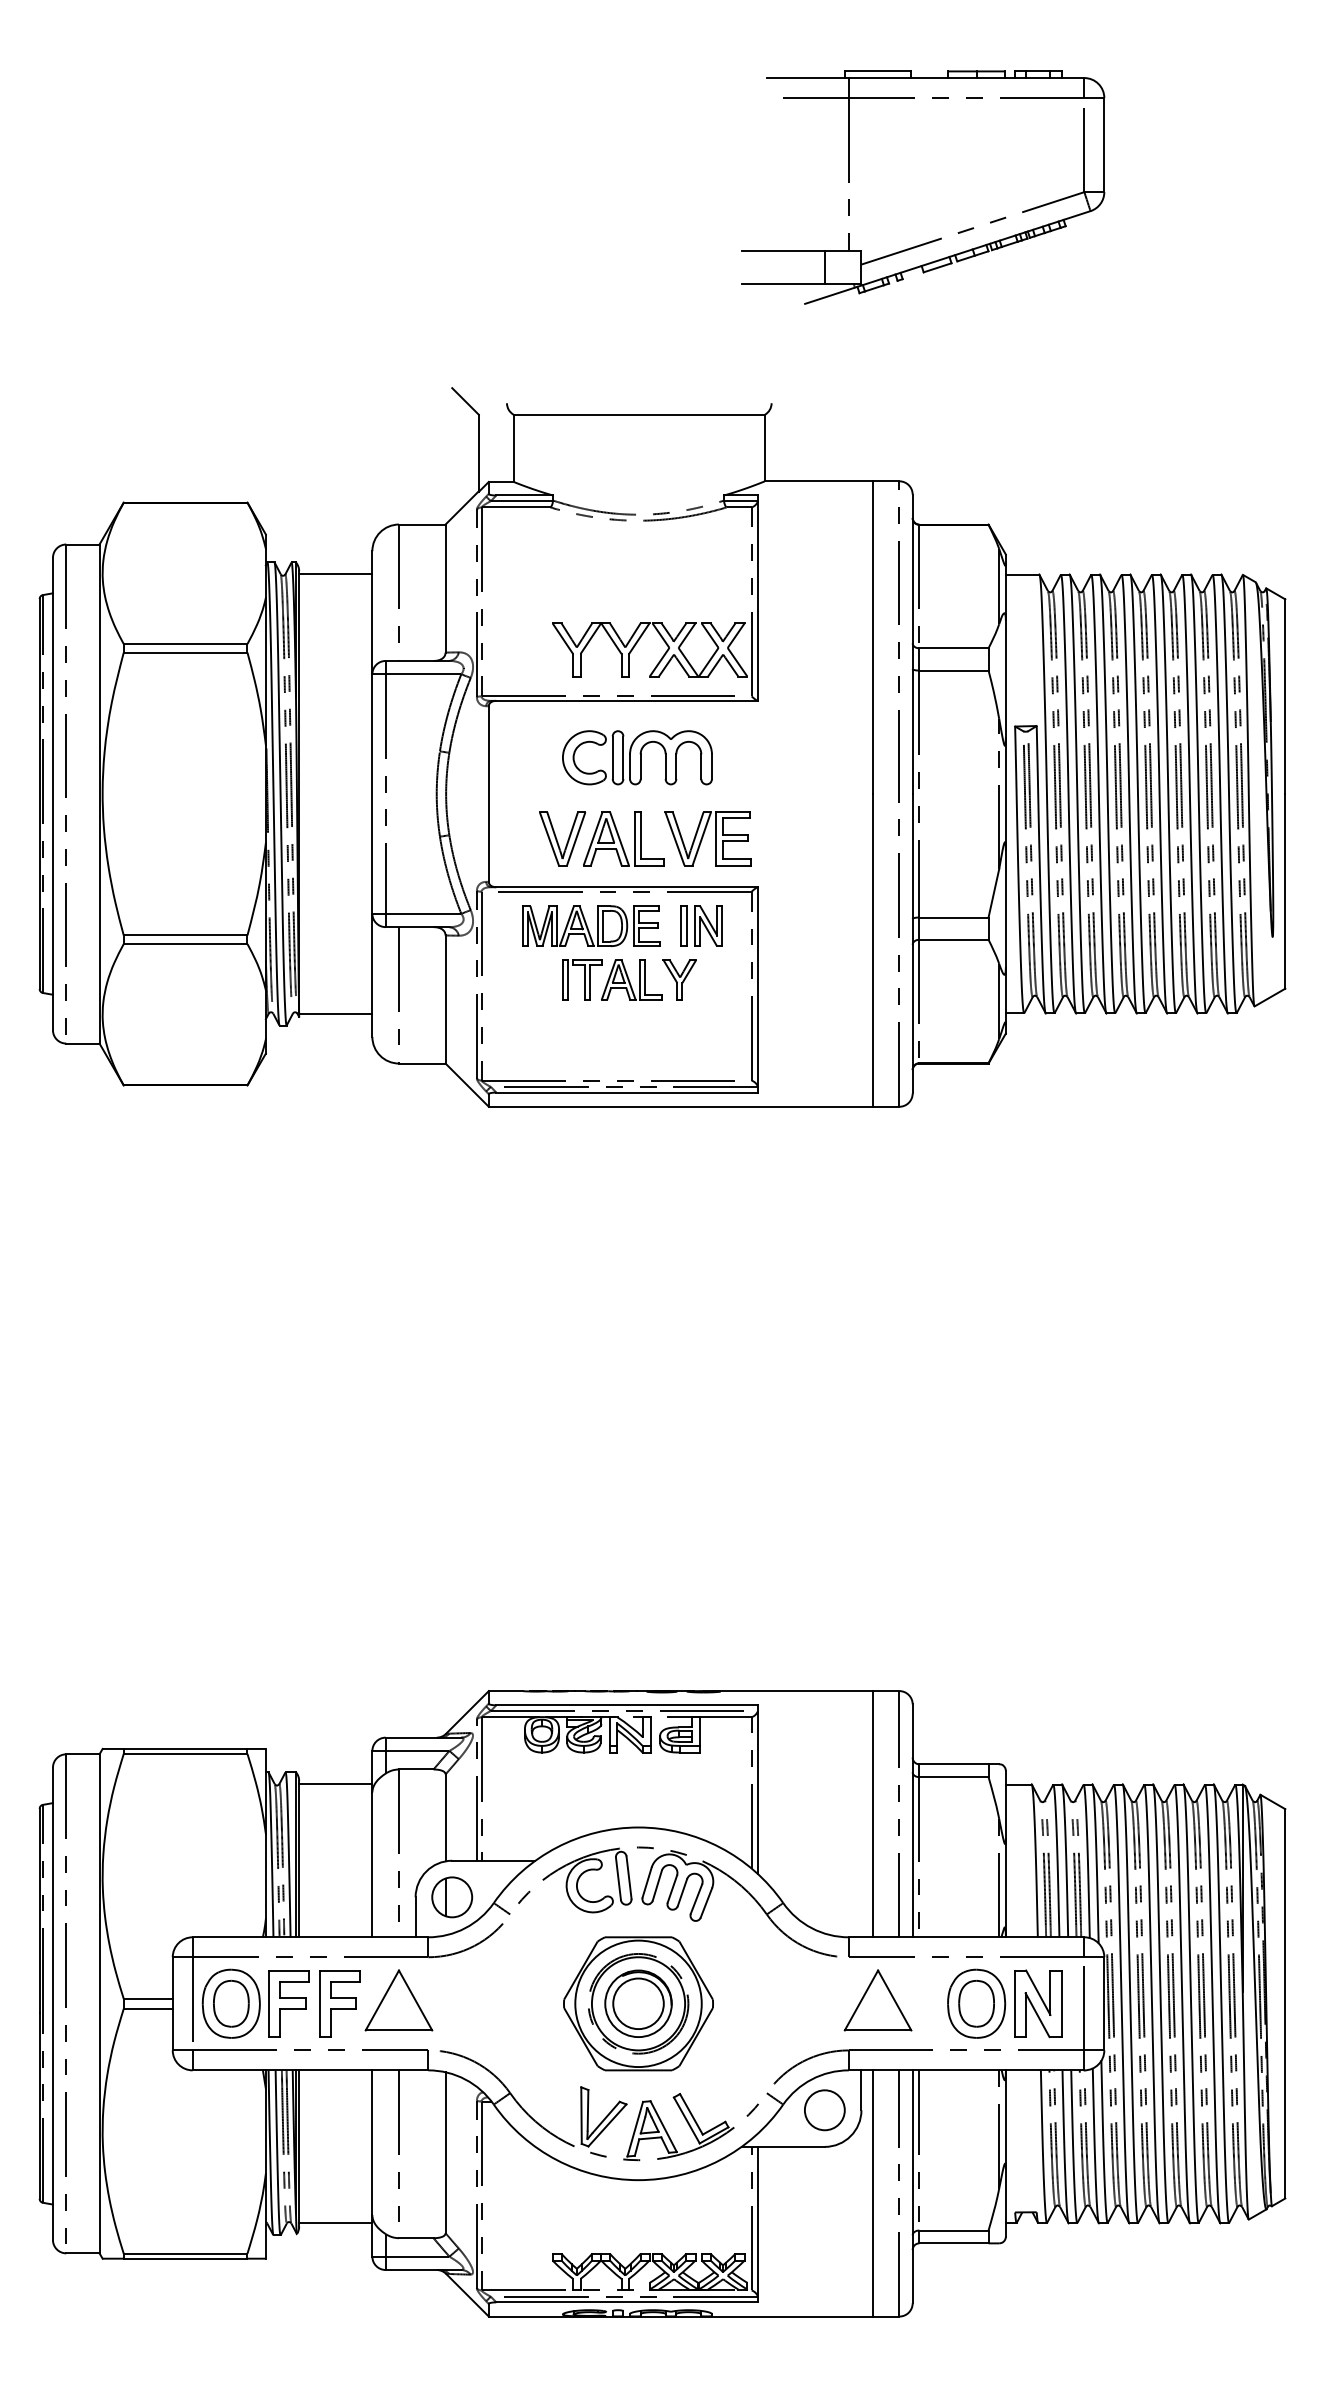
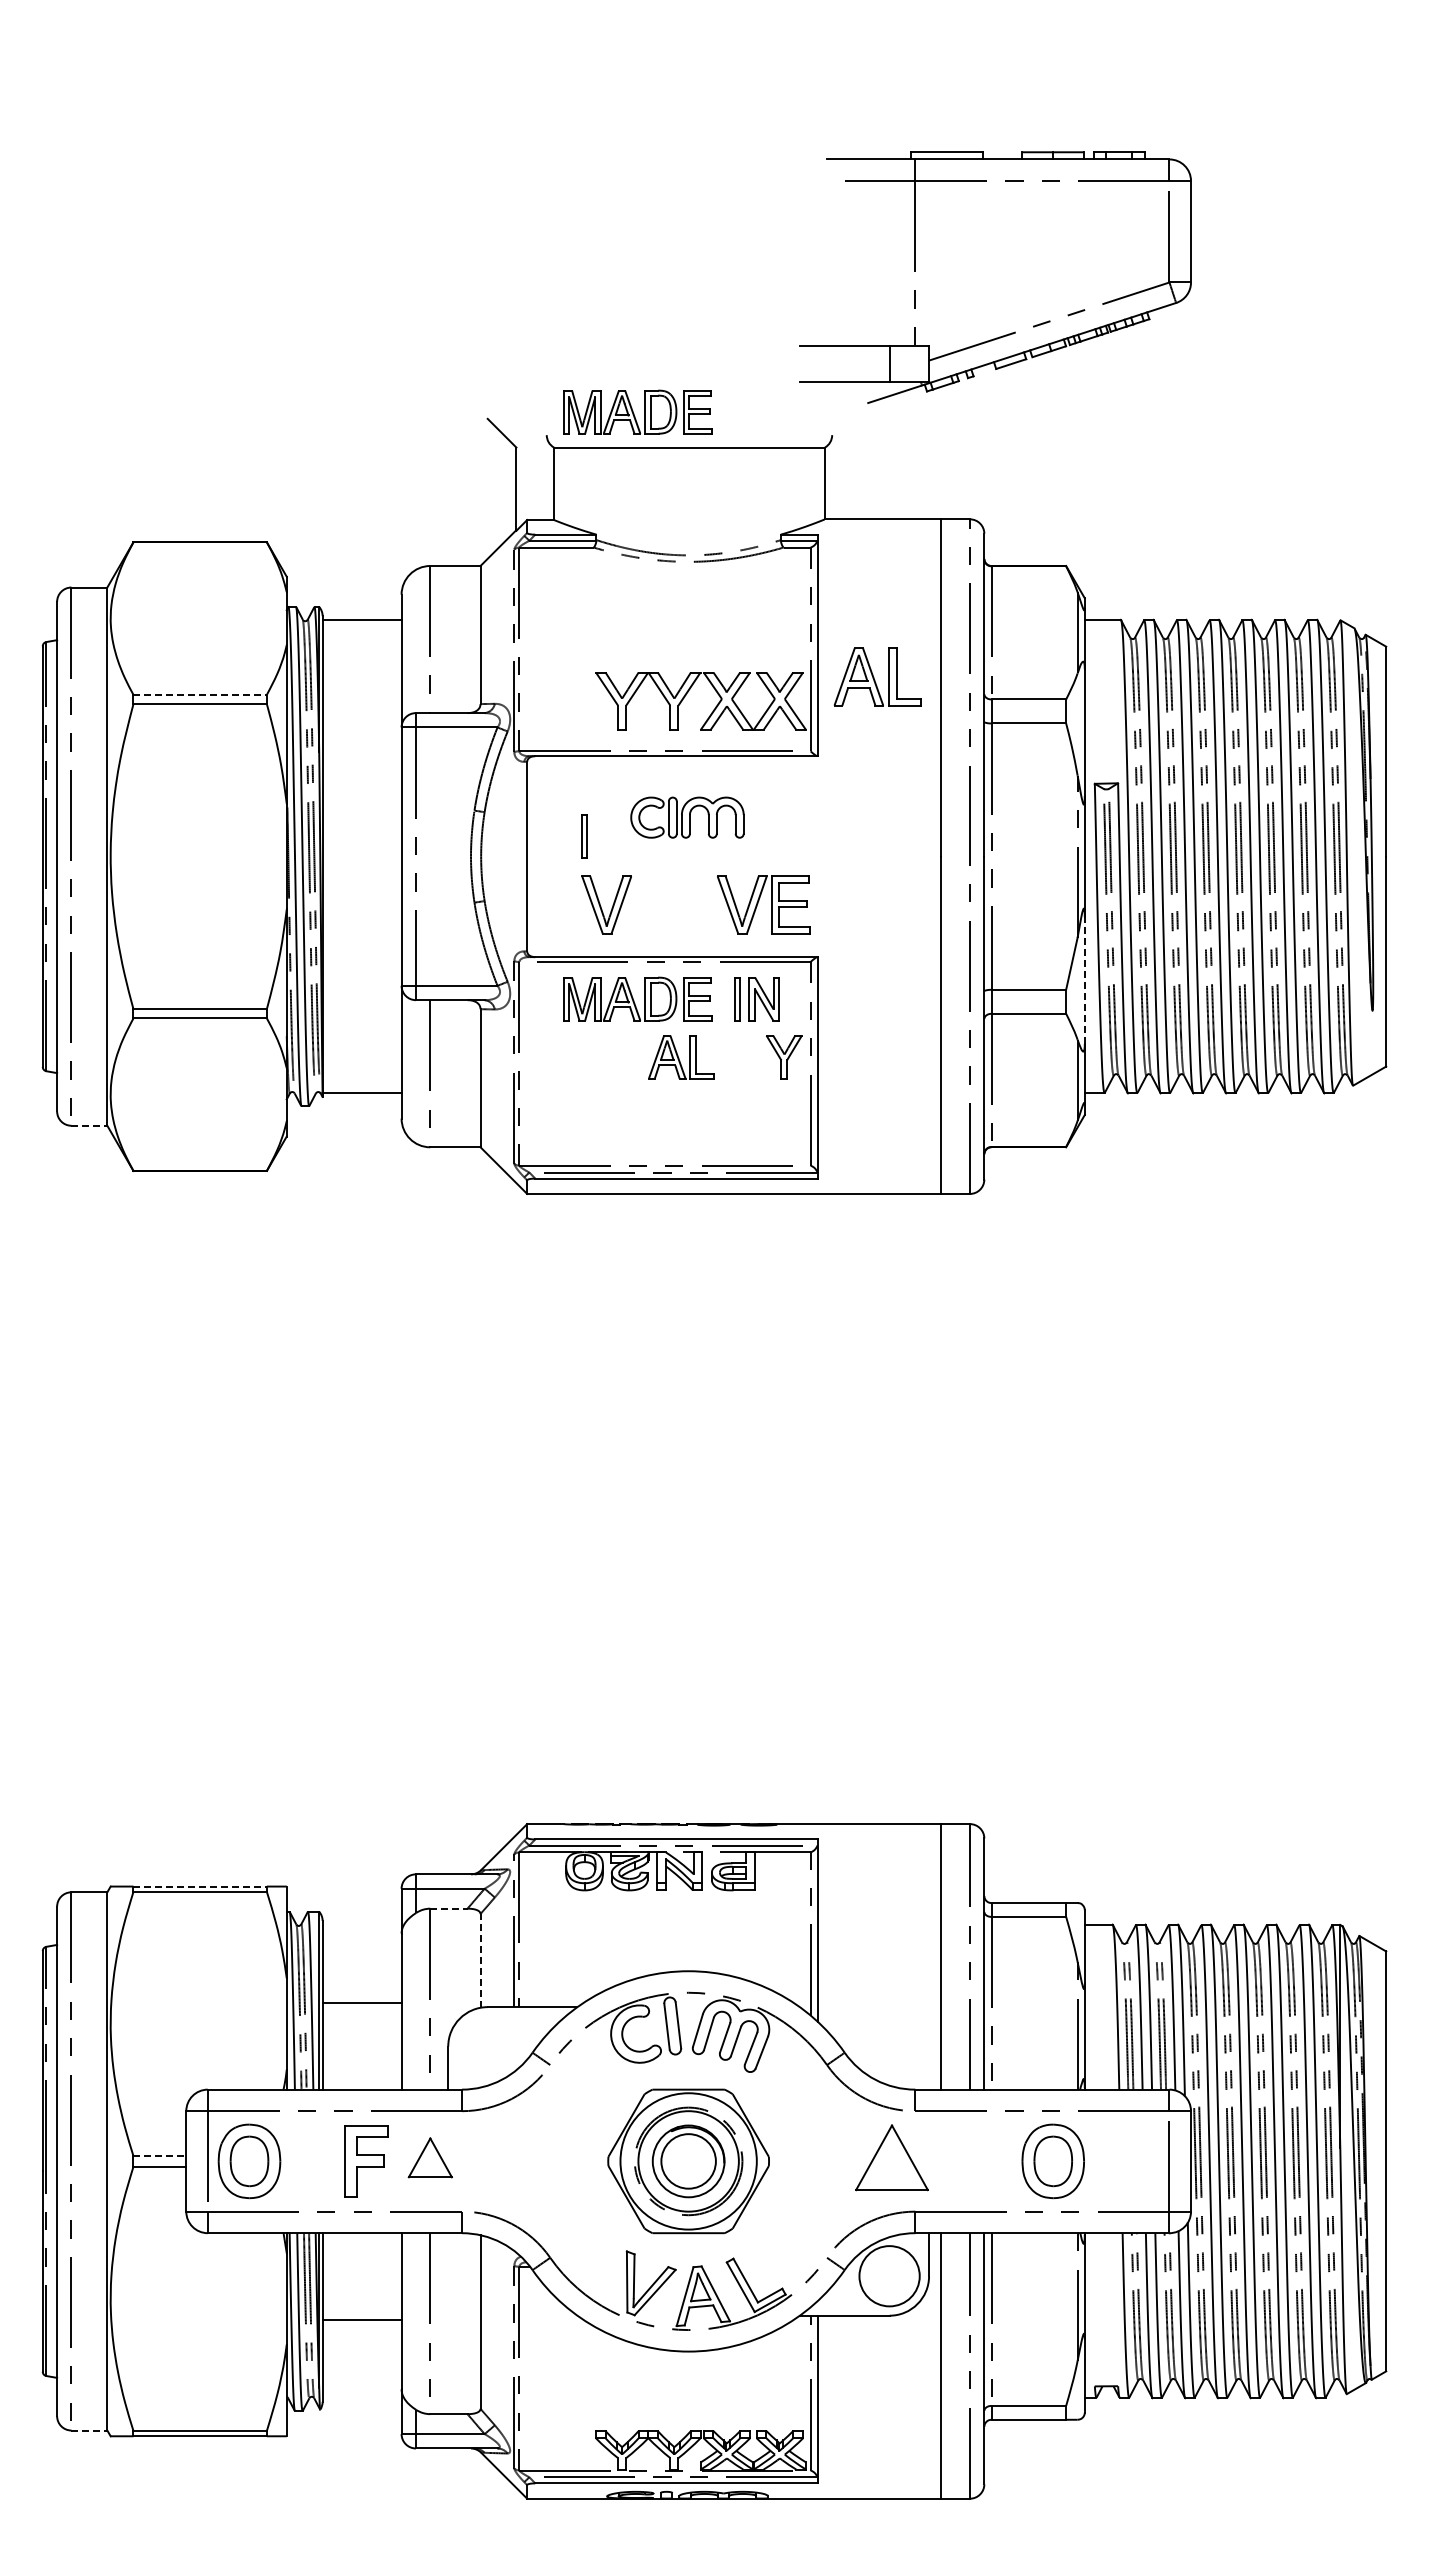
part: (940, 237) -> (1014, 331), moved
part: (591, 381) -> (637, 411), added
line: (185, 643) -> (200, 694), solid -> dashed
part: (637, 757) -> (687, 817), size x0.7
part: (541, 775) -> (584, 836), added
part: (623, 838) -> (877, 676), moved
line: (1005, 908) -> (1084, 980), solid -> dashed
part: (581, 980) -> (627, 1057), removed
part: (680, 980) -> (784, 1057), moved
line: (82, 1043) -> (89, 1125), solid -> dashed
line: (185, 1748) -> (200, 1886), solid -> dashed
line: (415, 1769) -> (448, 1908), solid -> dashed
line: (335, 1784) -> (361, 2002), moved
line: (445, 1817) -> (480, 1960), solid -> dashed
part: (452, 1897) -> (487, 2046), removed
line: (148, 1999) -> (160, 2156), solid -> dashed
part: (399, 2000) -> (430, 2157), size x0.6
part: (877, 2000) -> (891, 2157), moved
part: (288, 2003) -> (311, 2161), removed
part: (1038, 2003) -> (1119, 2161), removed
circle: (824, 2109) -> (889, 2275), size x1.4
line: (335, 2223) -> (361, 2320), moved
line: (82, 2253) -> (89, 2430), solid -> dashed

